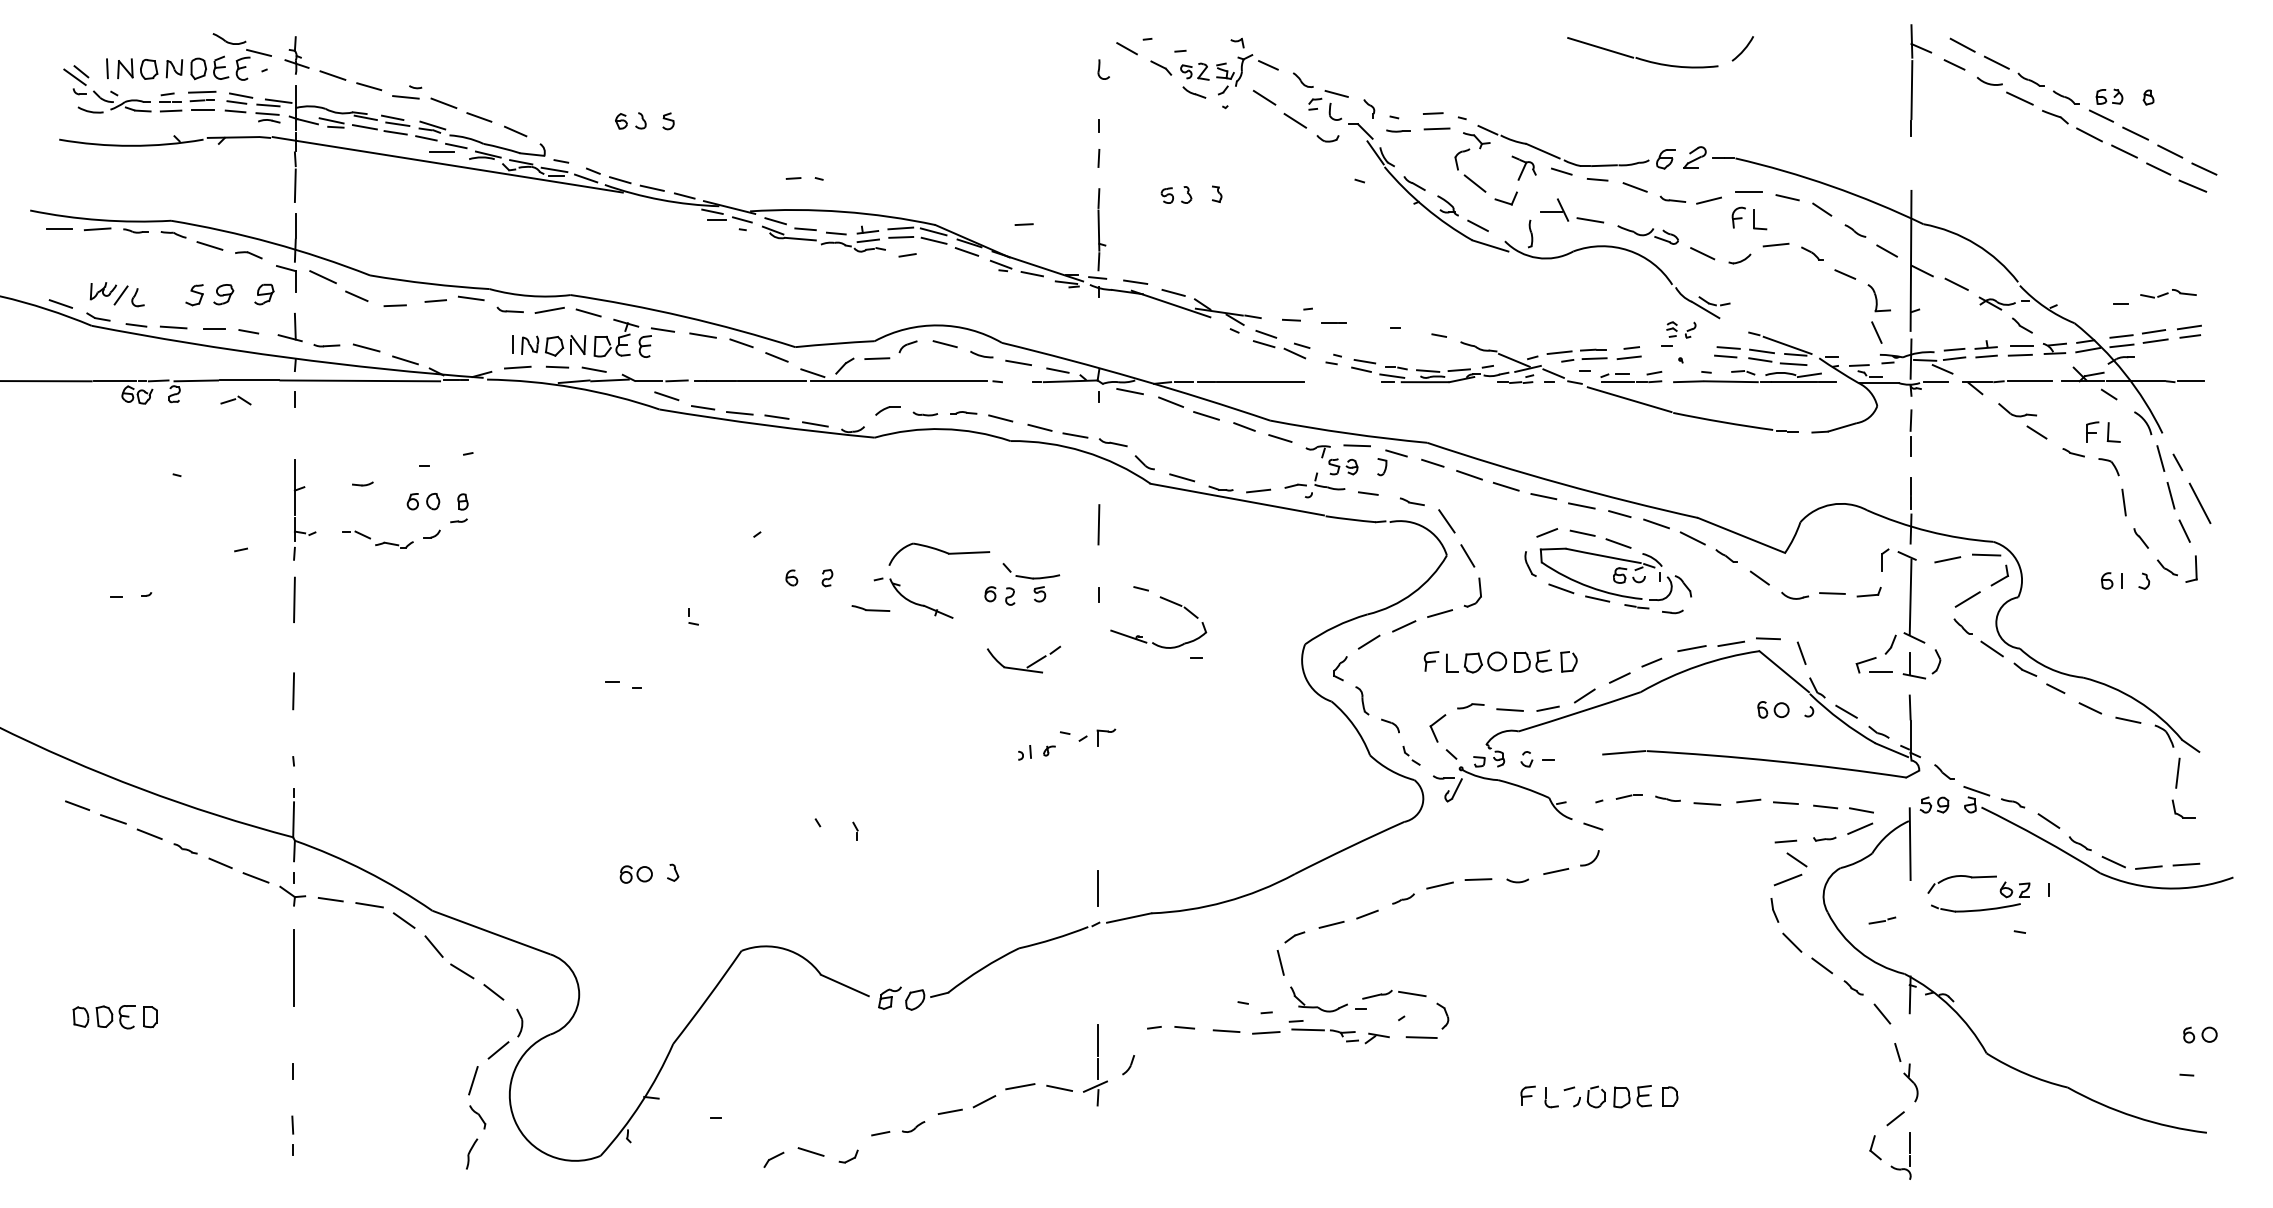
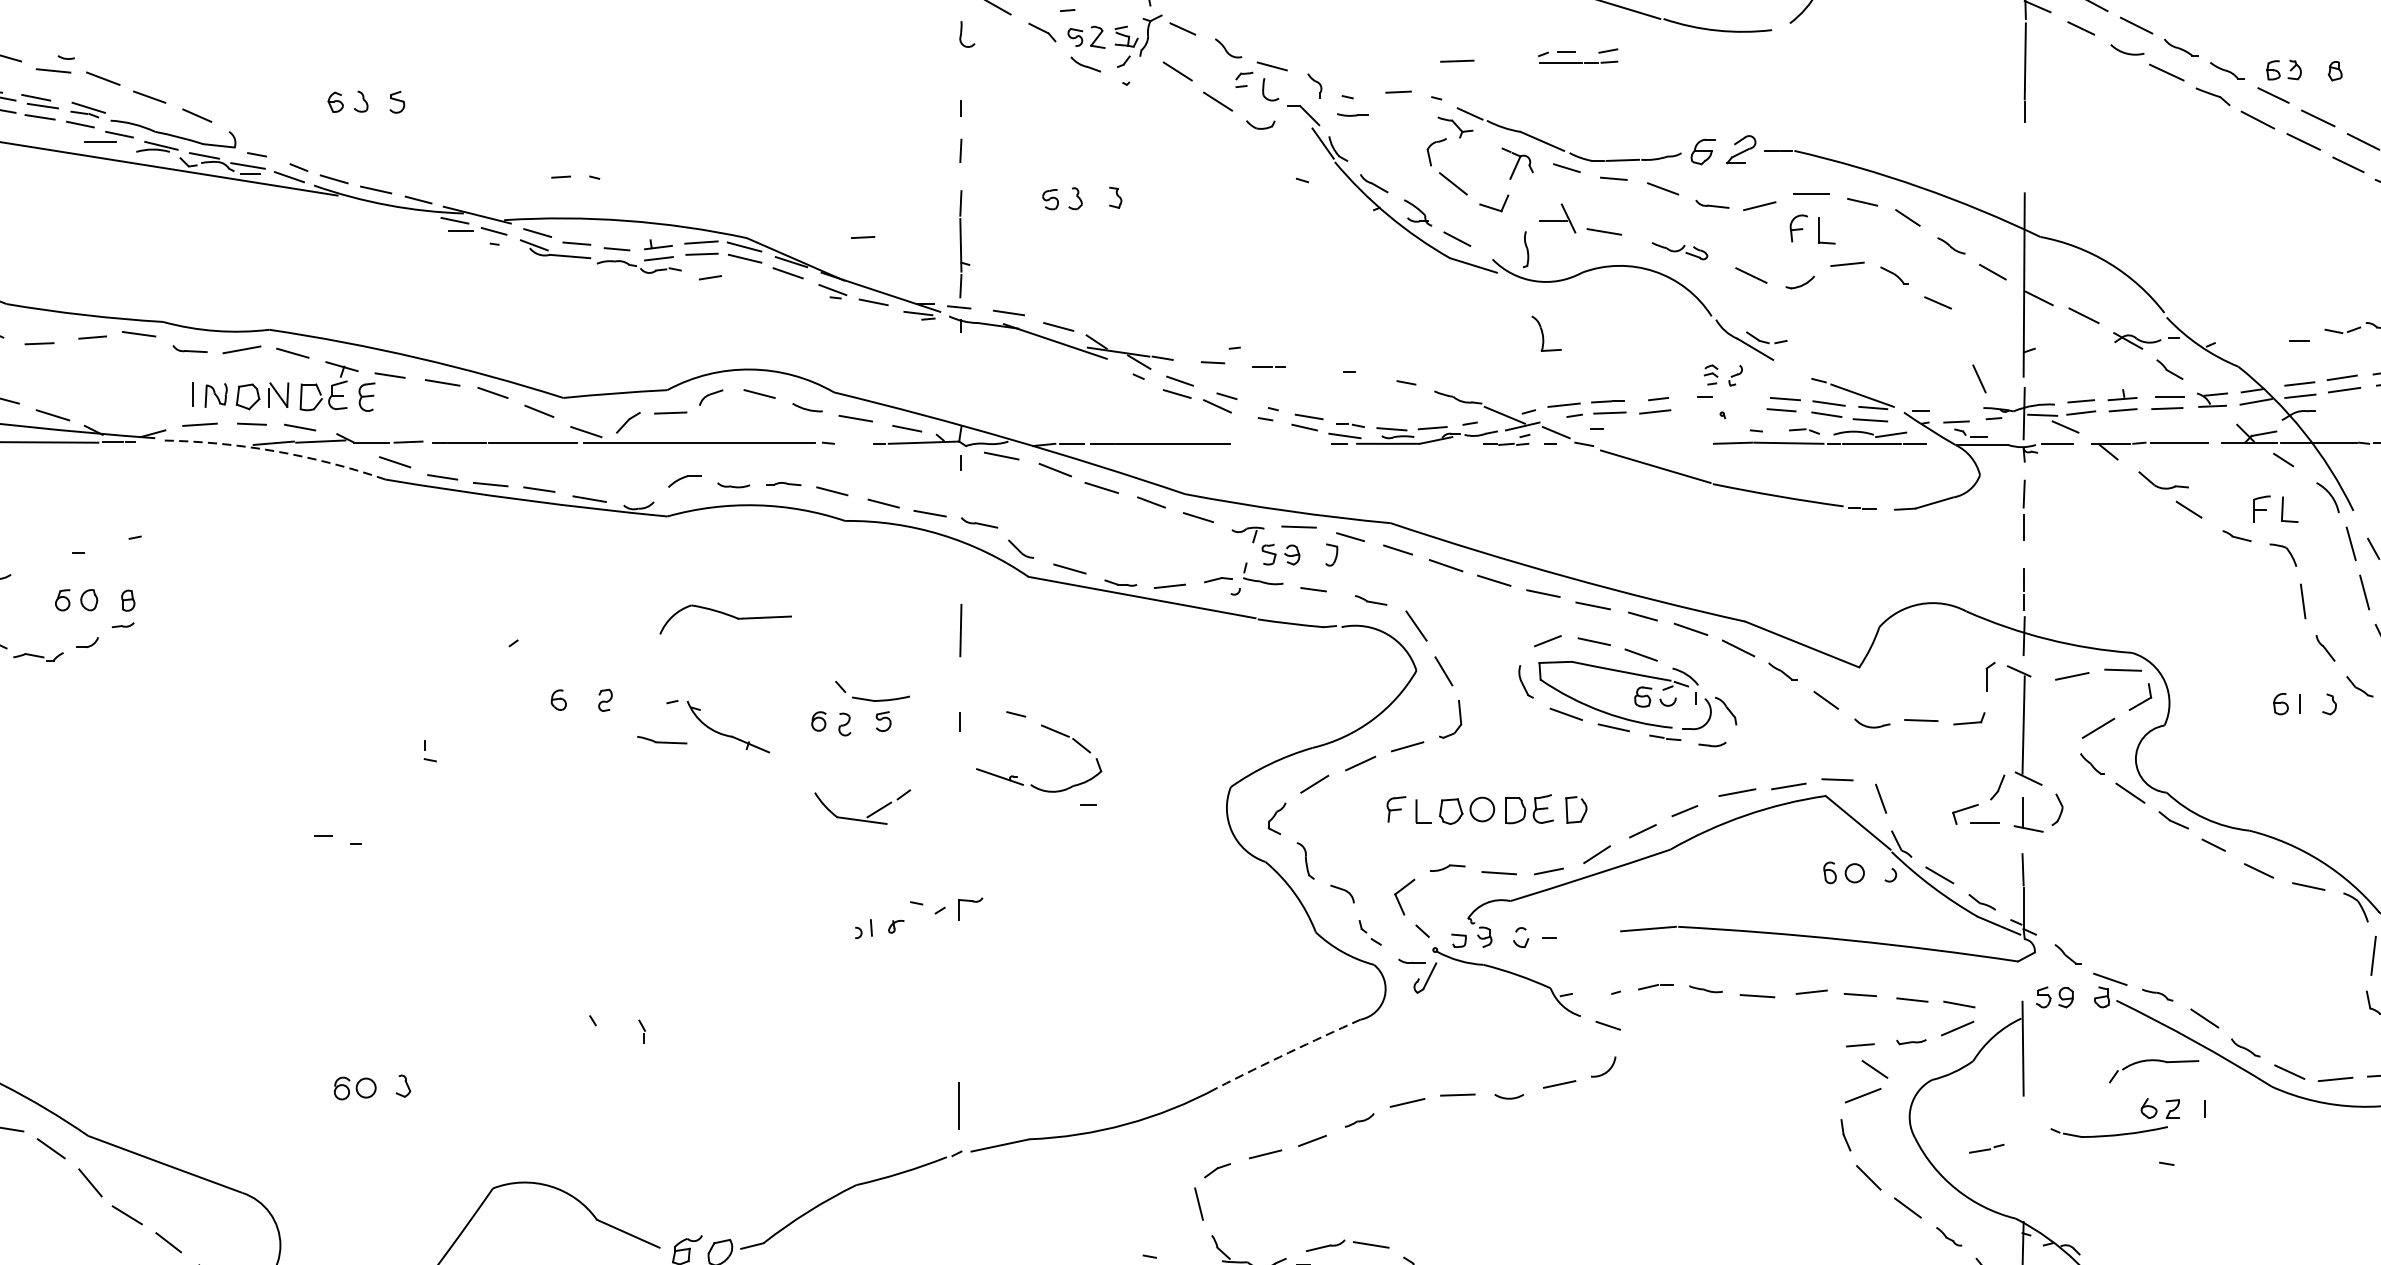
line: (1436, 128) -> (1456, 60), moved
part: (1647, 234) -> (1679, 250), size x0.7
part: (1878, 298) -> (1545, 334), moved
part: (1631, 376) -> (1578, 55), moved
arc: (574, 387) -> (274, 450), solid -> dashed
part: (939, 553) -> (725, 618), moved
arc: (1349, 847) -> (1288, 1053), solid -> dashed
part: (1961, 876) -> (2153, 1060), moved

